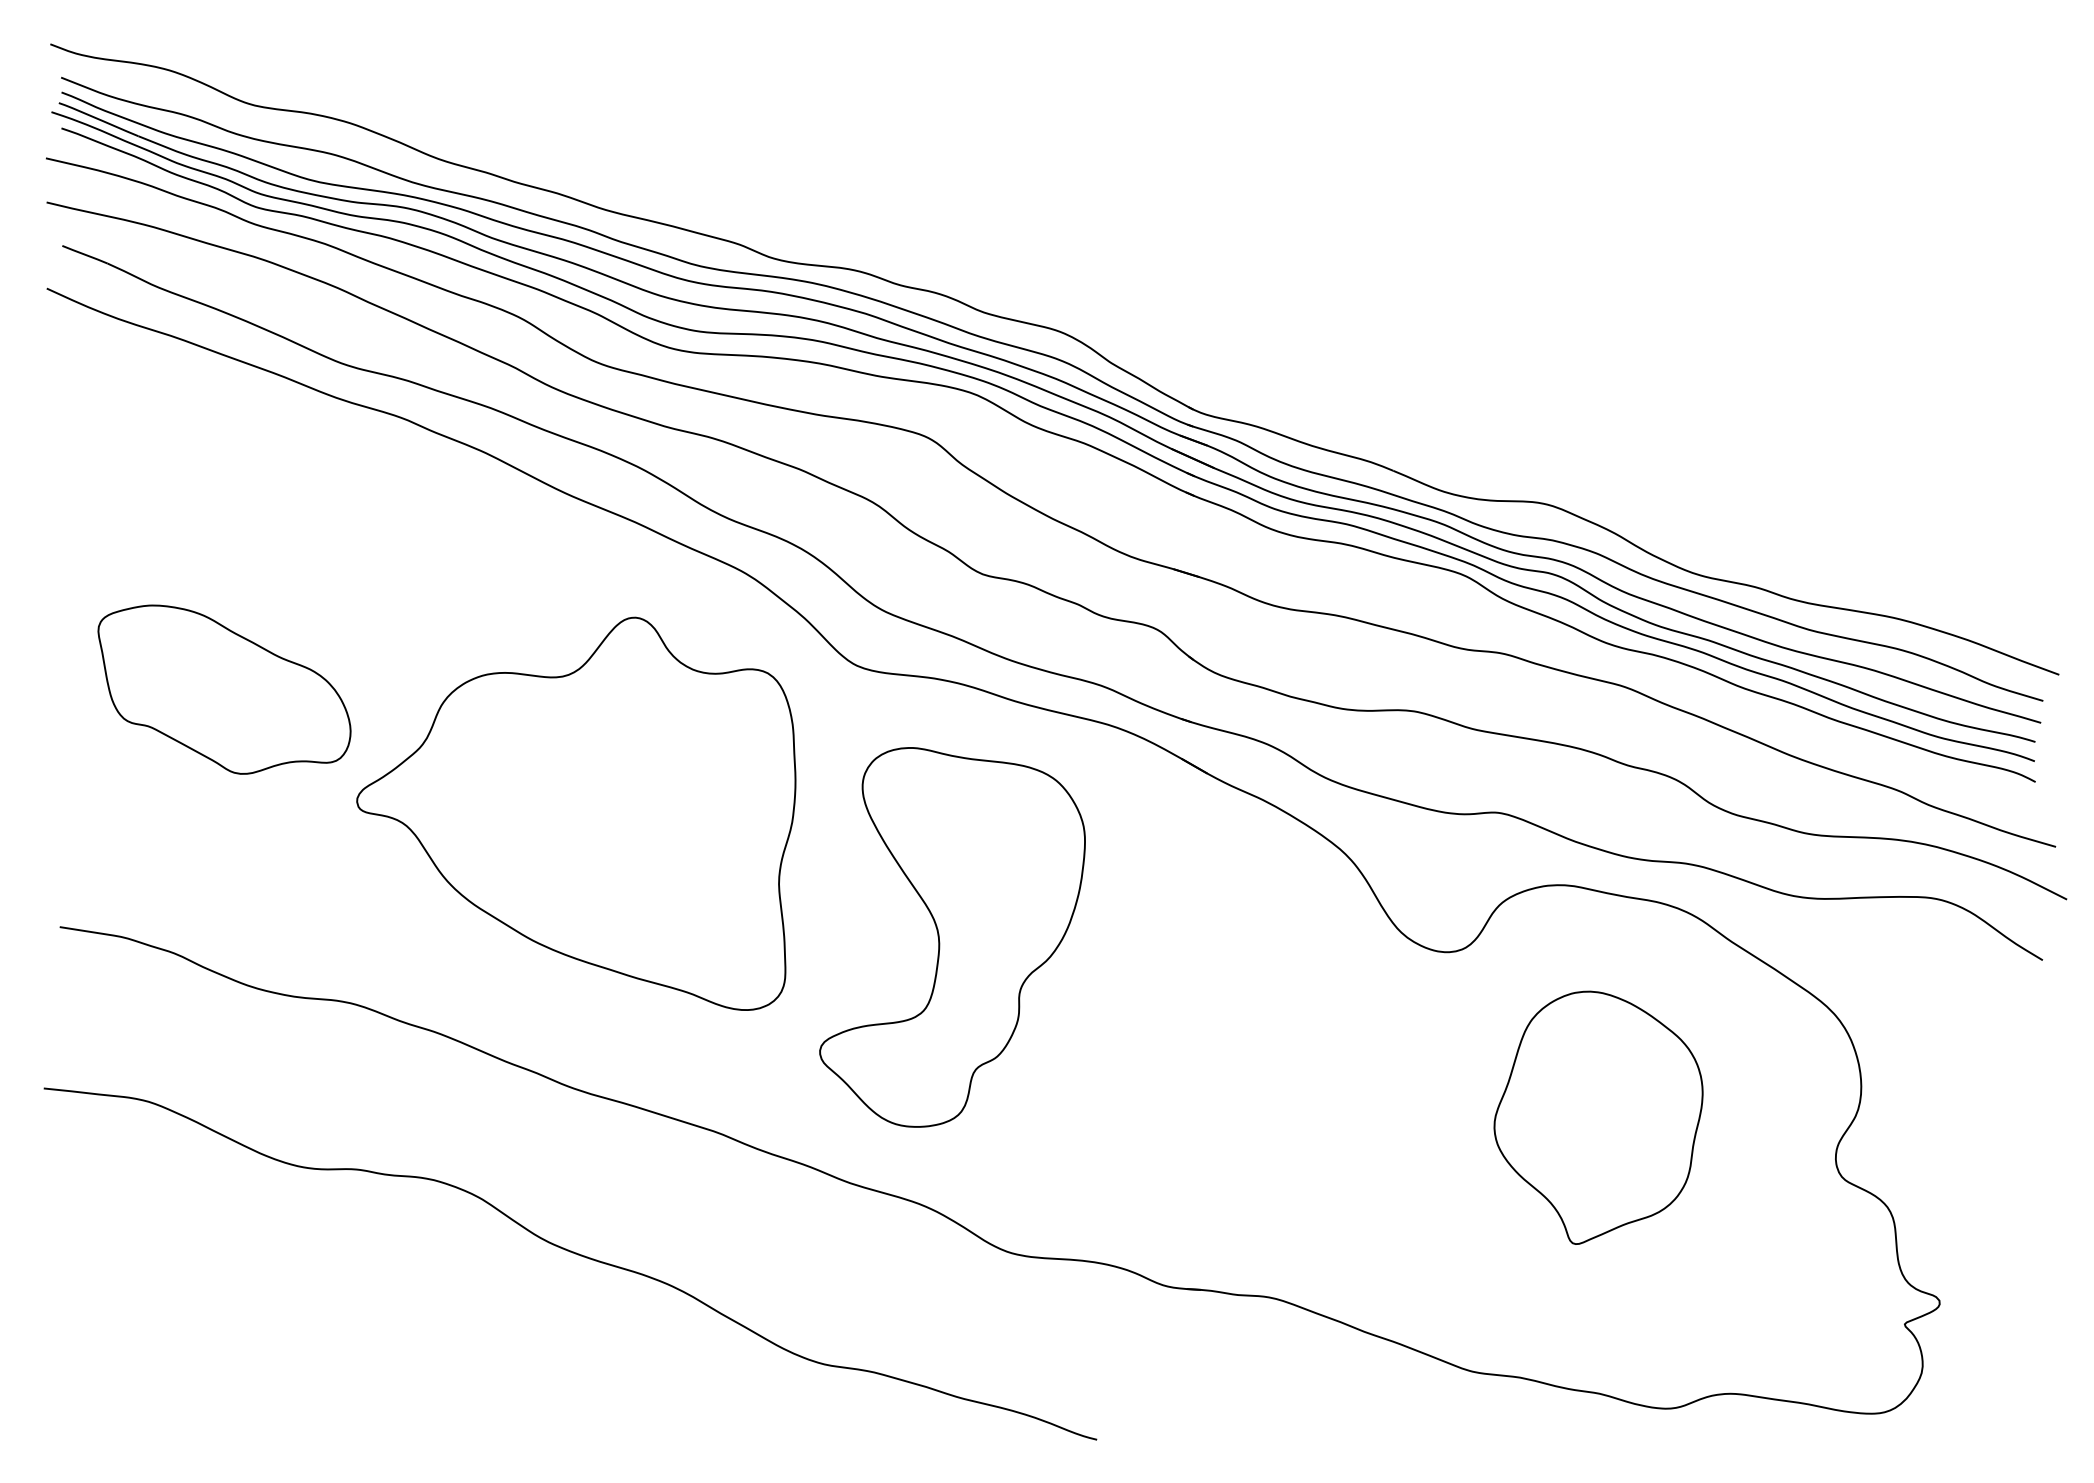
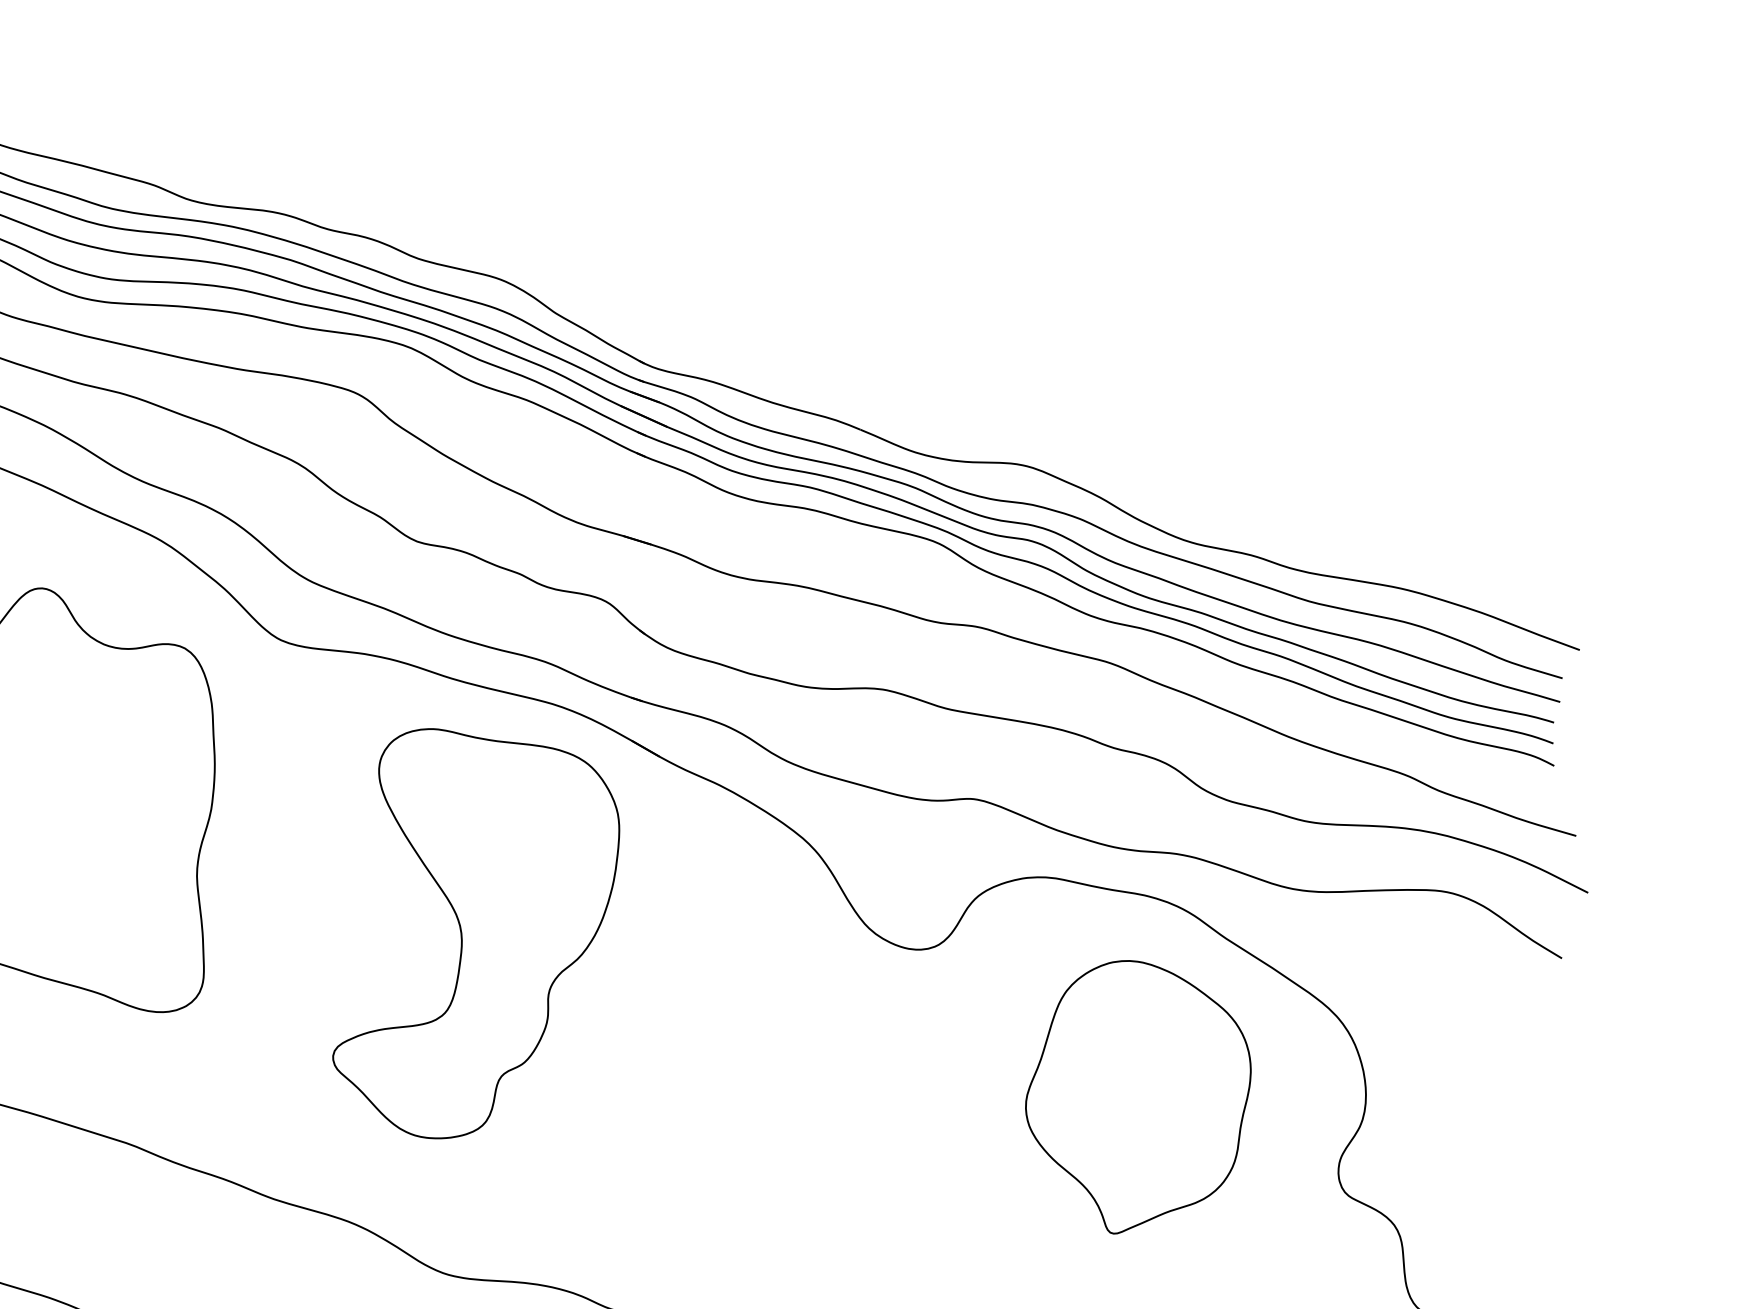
part: (952, 937) -> (476, 933), moved
part: (1598, 1117) -> (1138, 1096), moved

